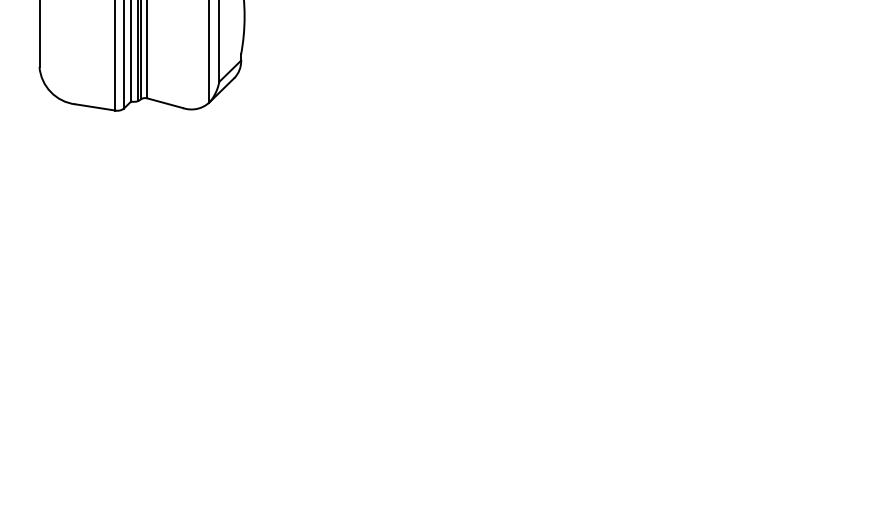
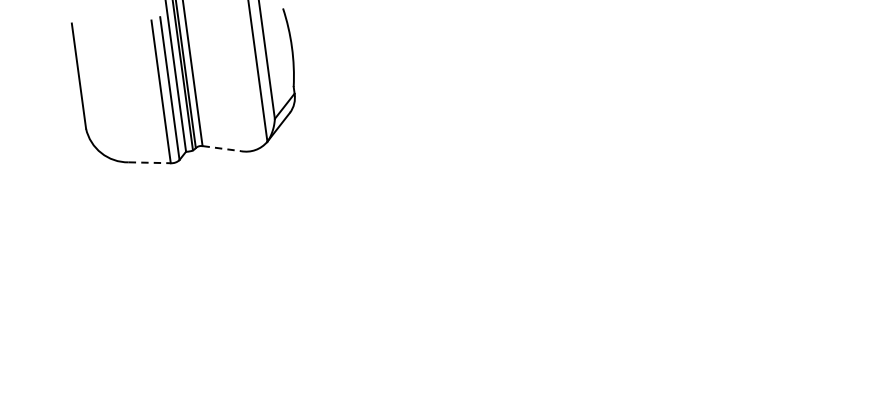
line: (165, 103) -> (222, 148), solid -> dashed
line: (95, 107) -> (149, 162), solid -> dashed

